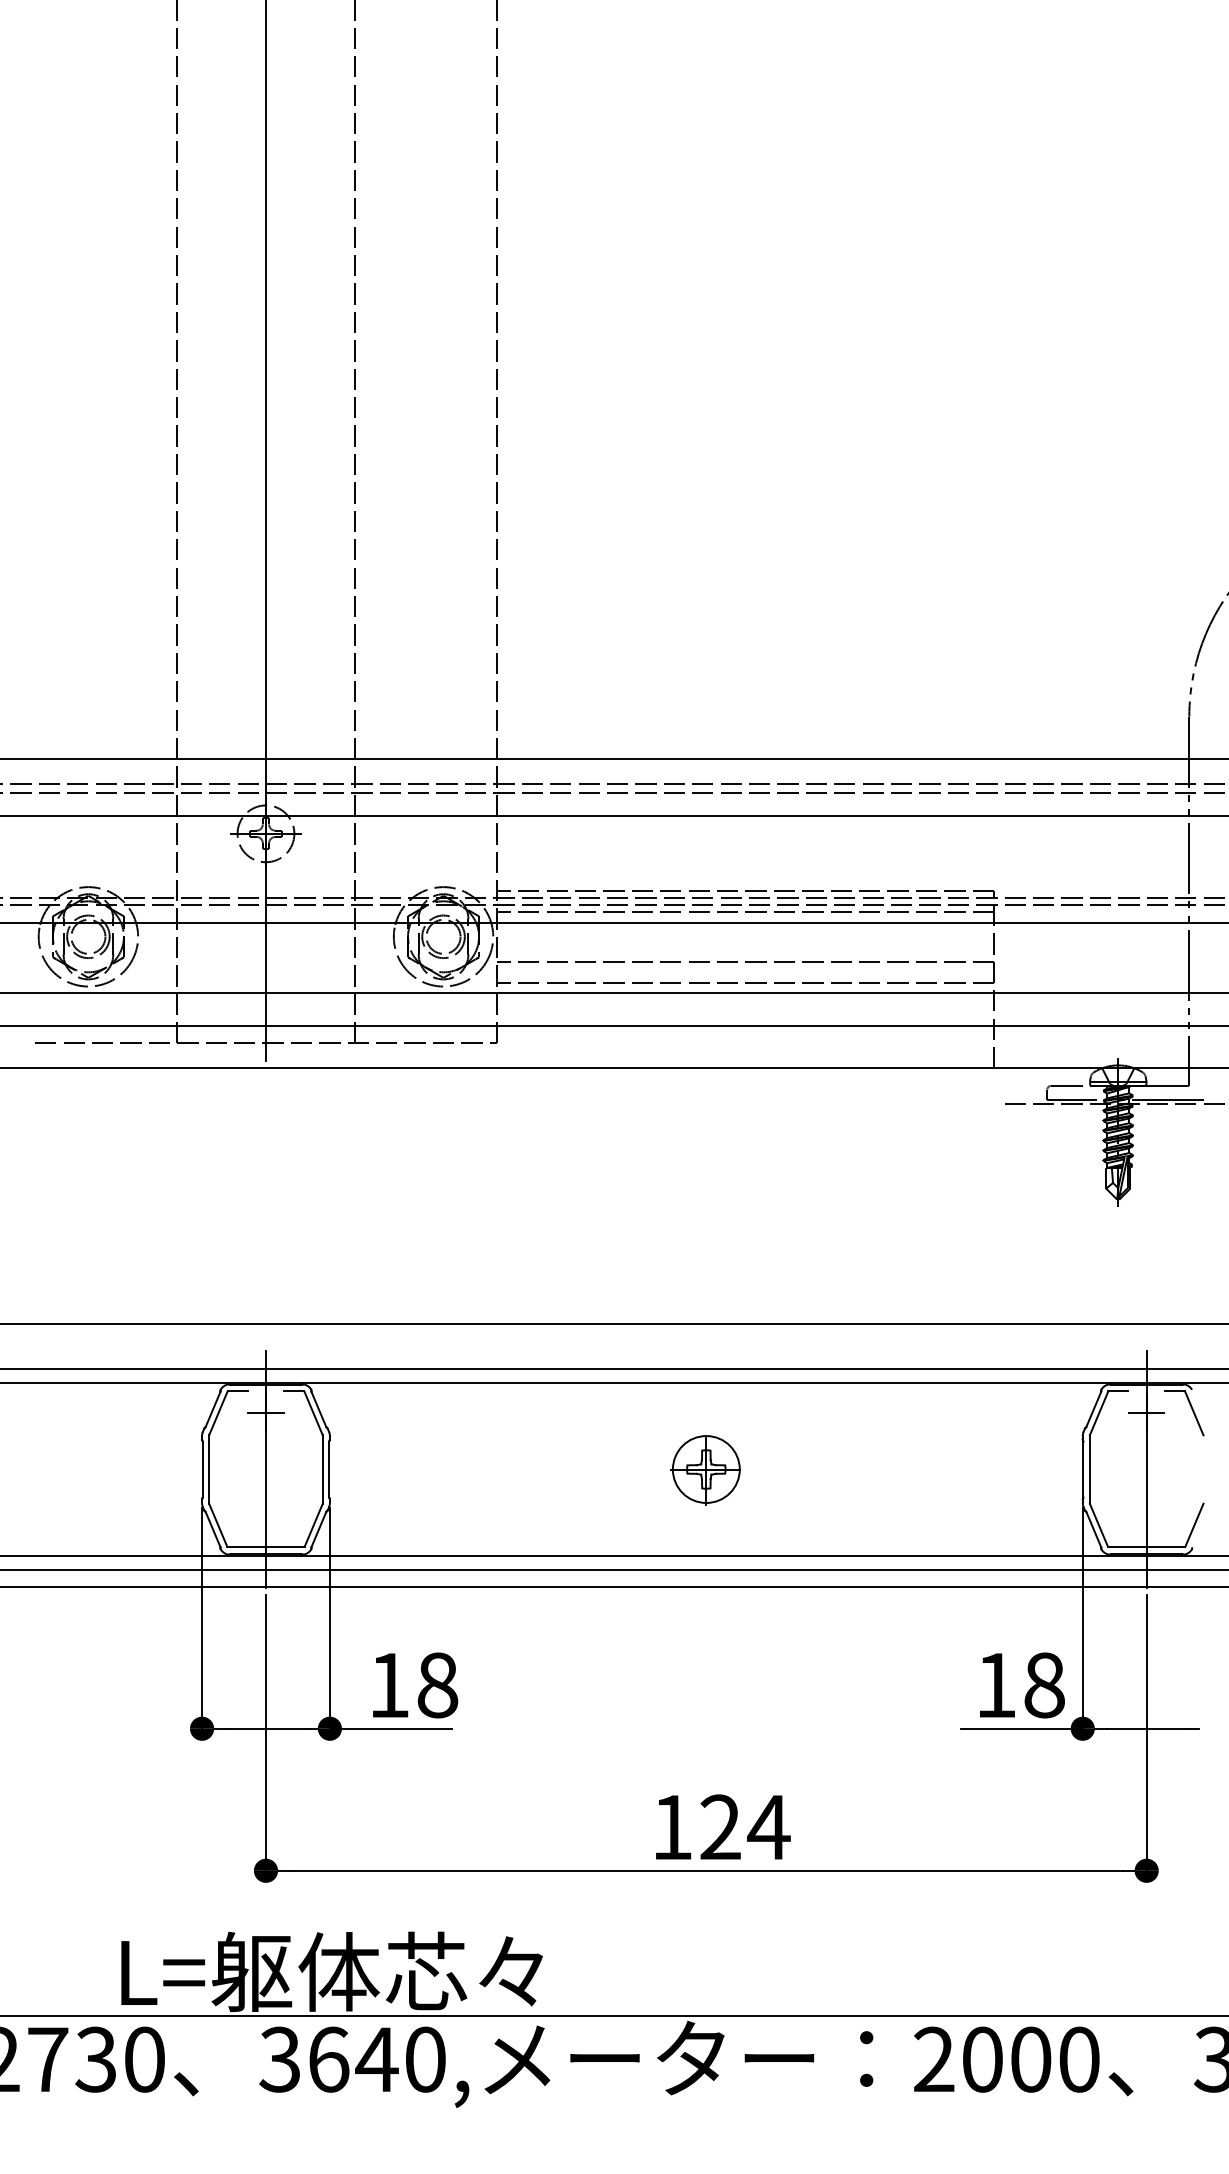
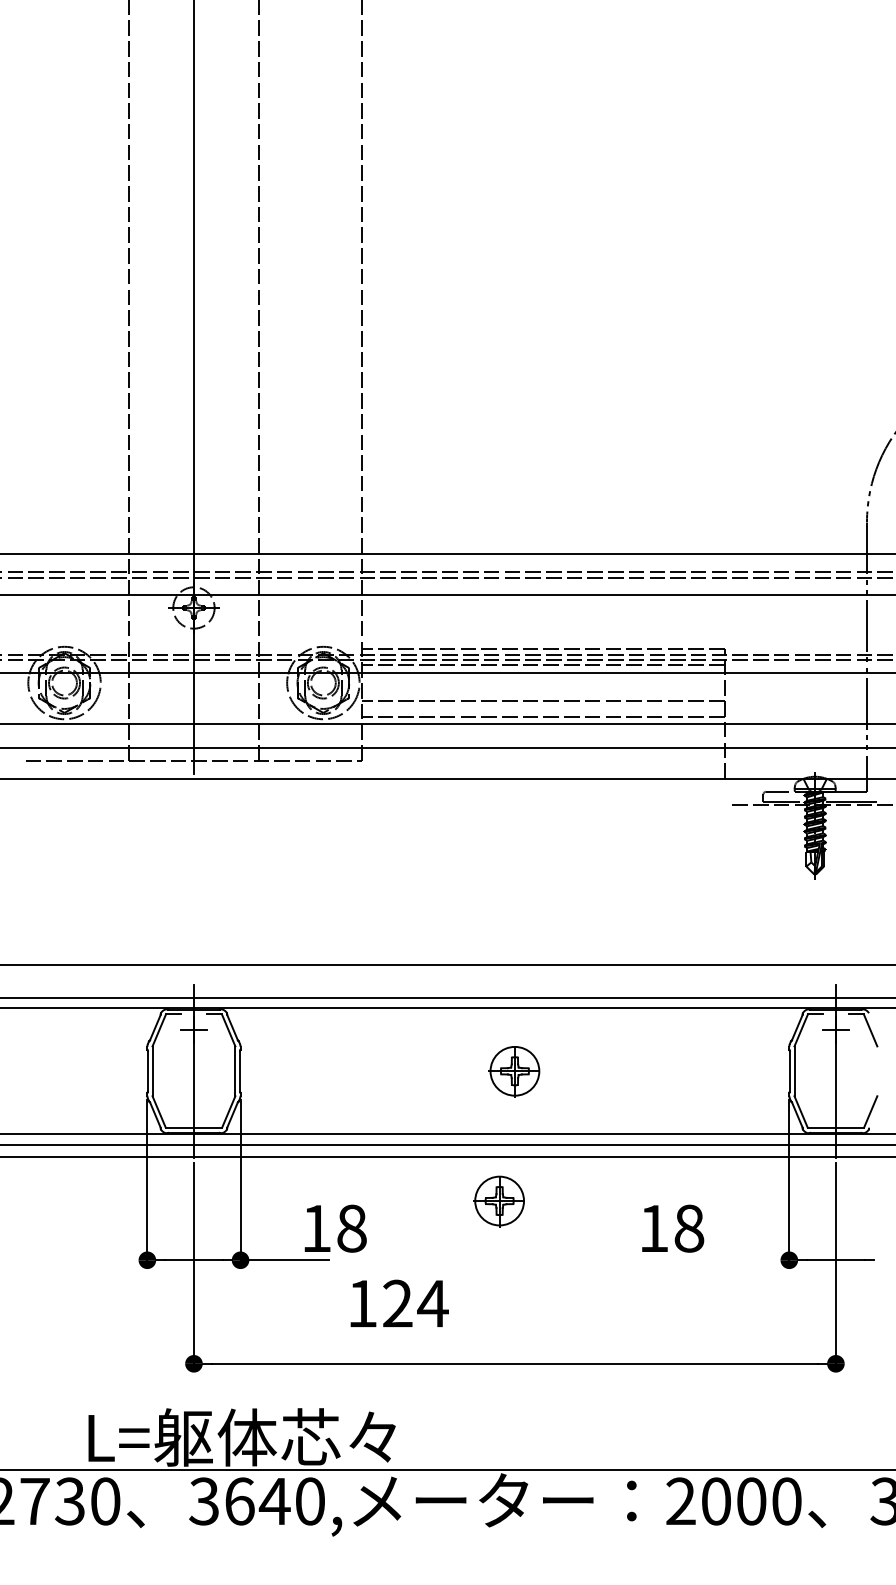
part: (684, 1648) -> (499, 1201), added
text: (415, 1685) -> (335, 1228), moved
text: (1022, 1685) -> (673, 1228), moved
line: (1021, 1728) -> (744, 1260), removed
text: (723, 1826) -> (399, 1303), moved

